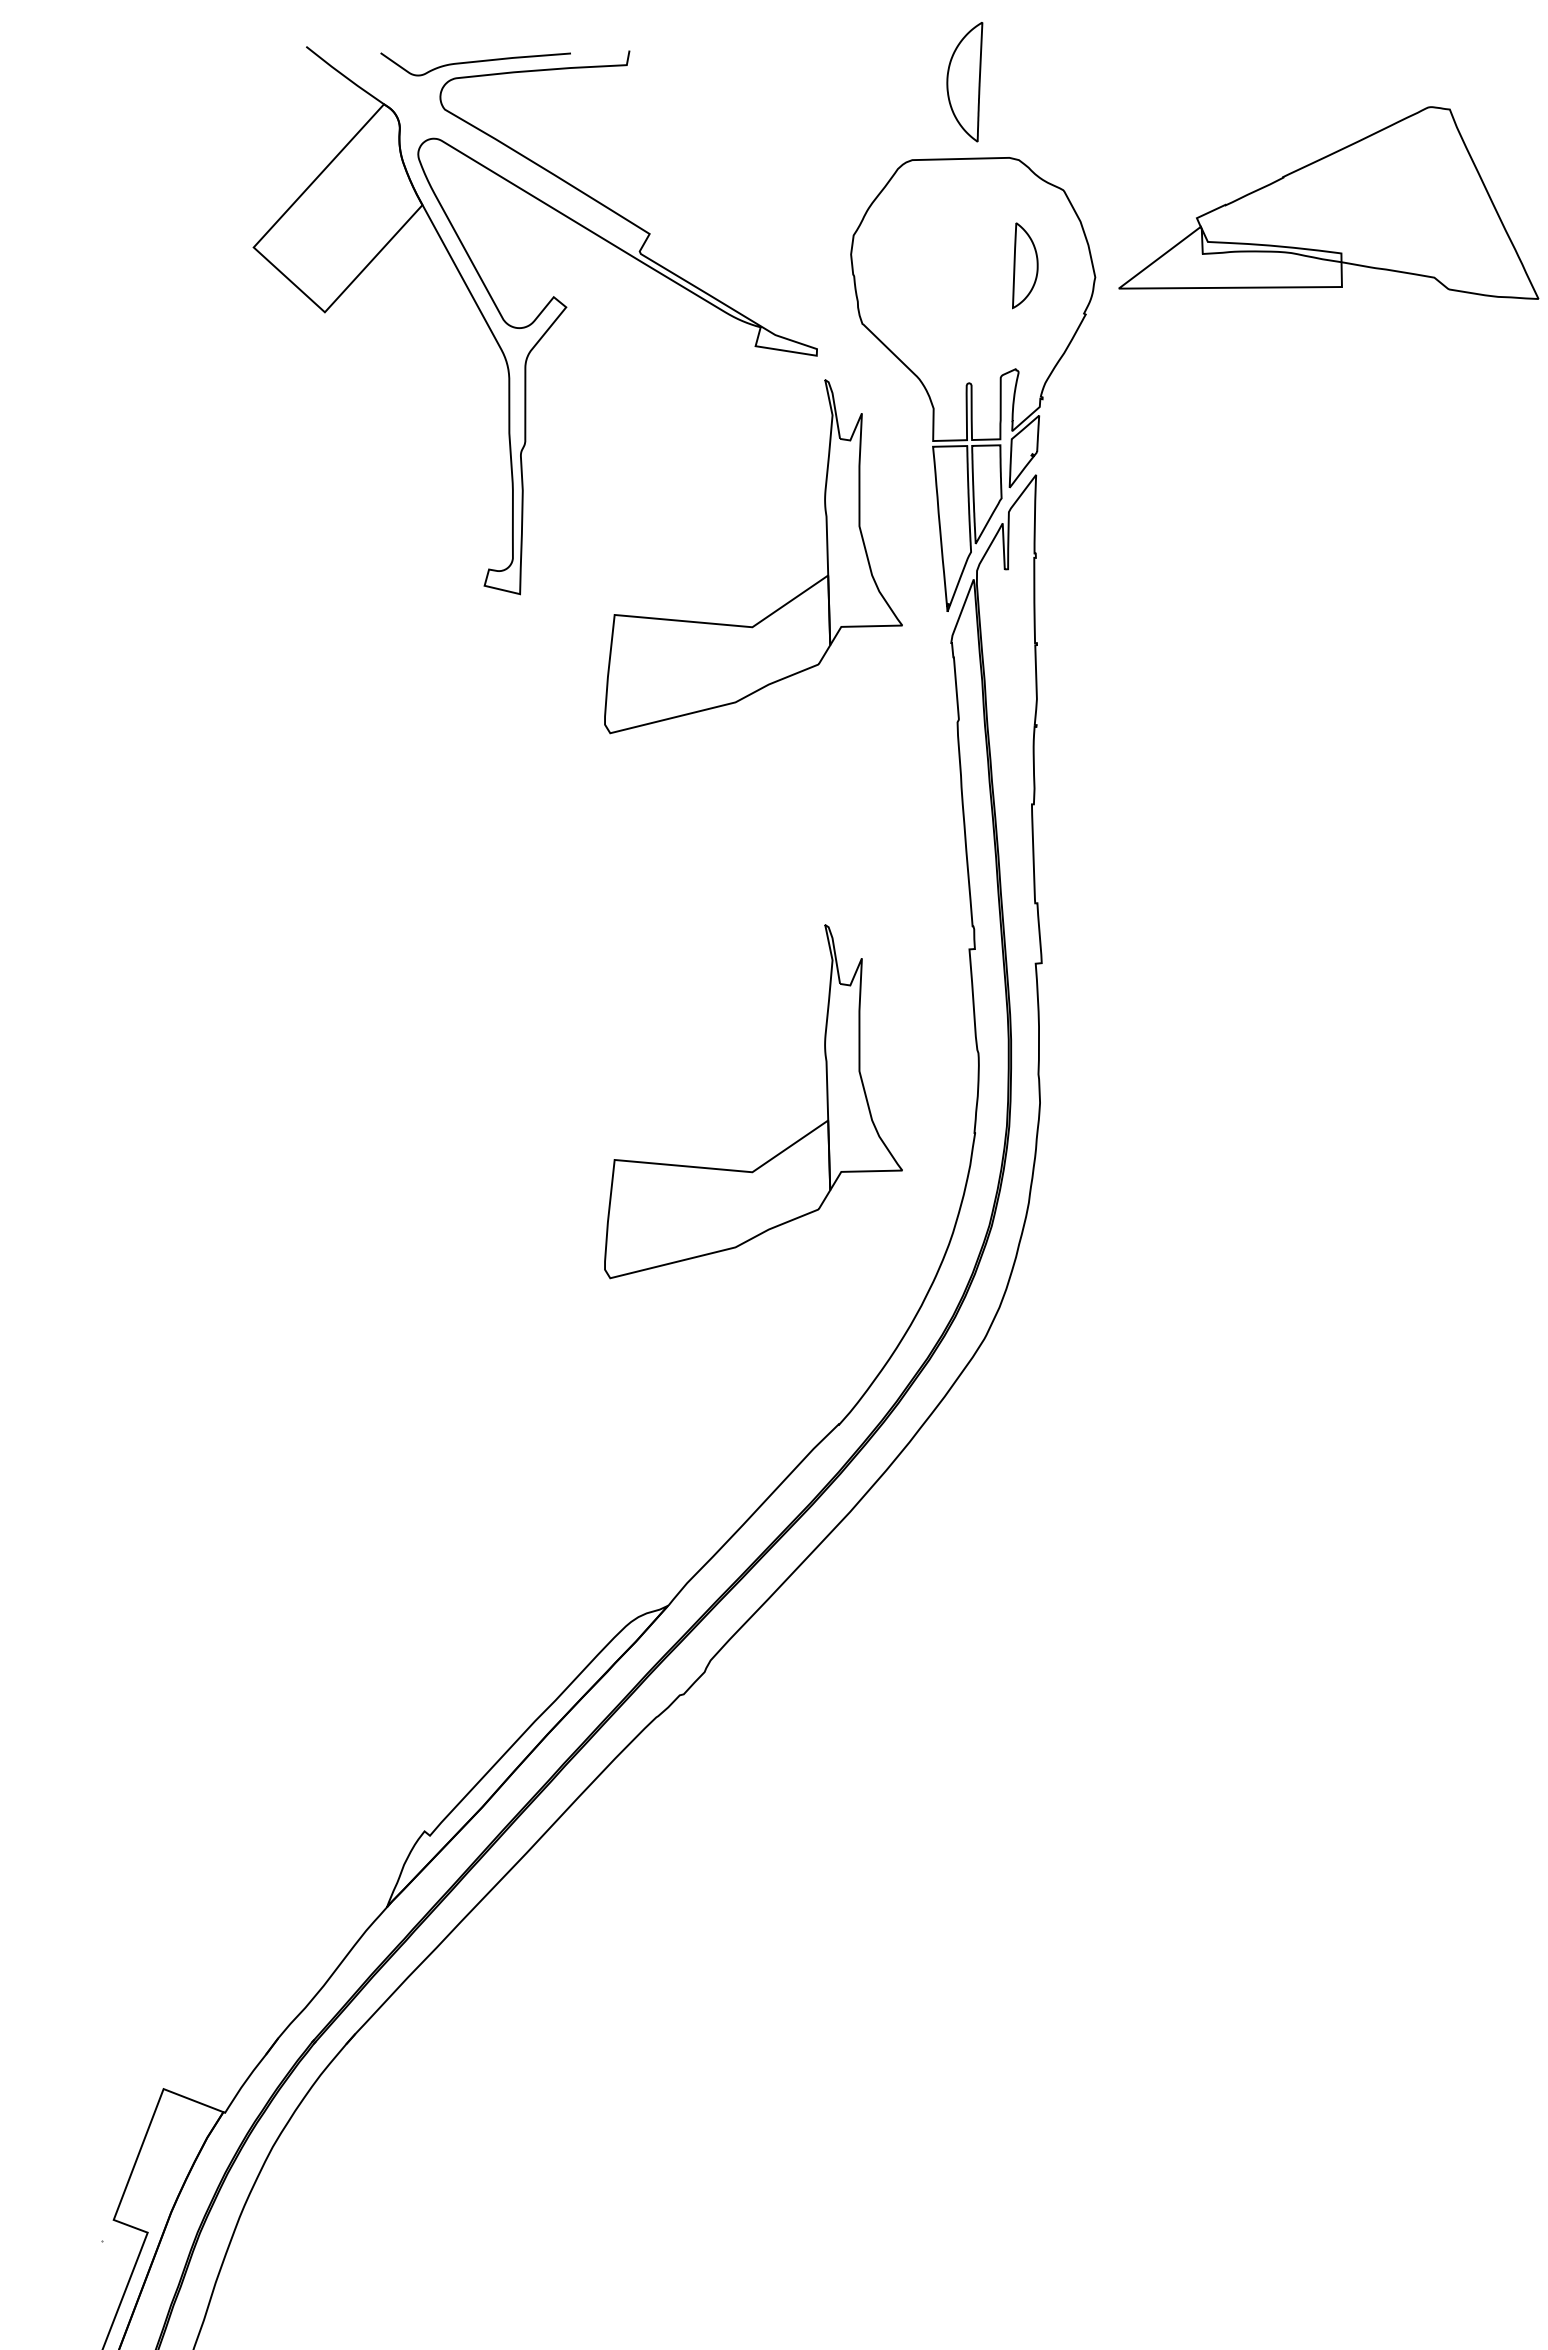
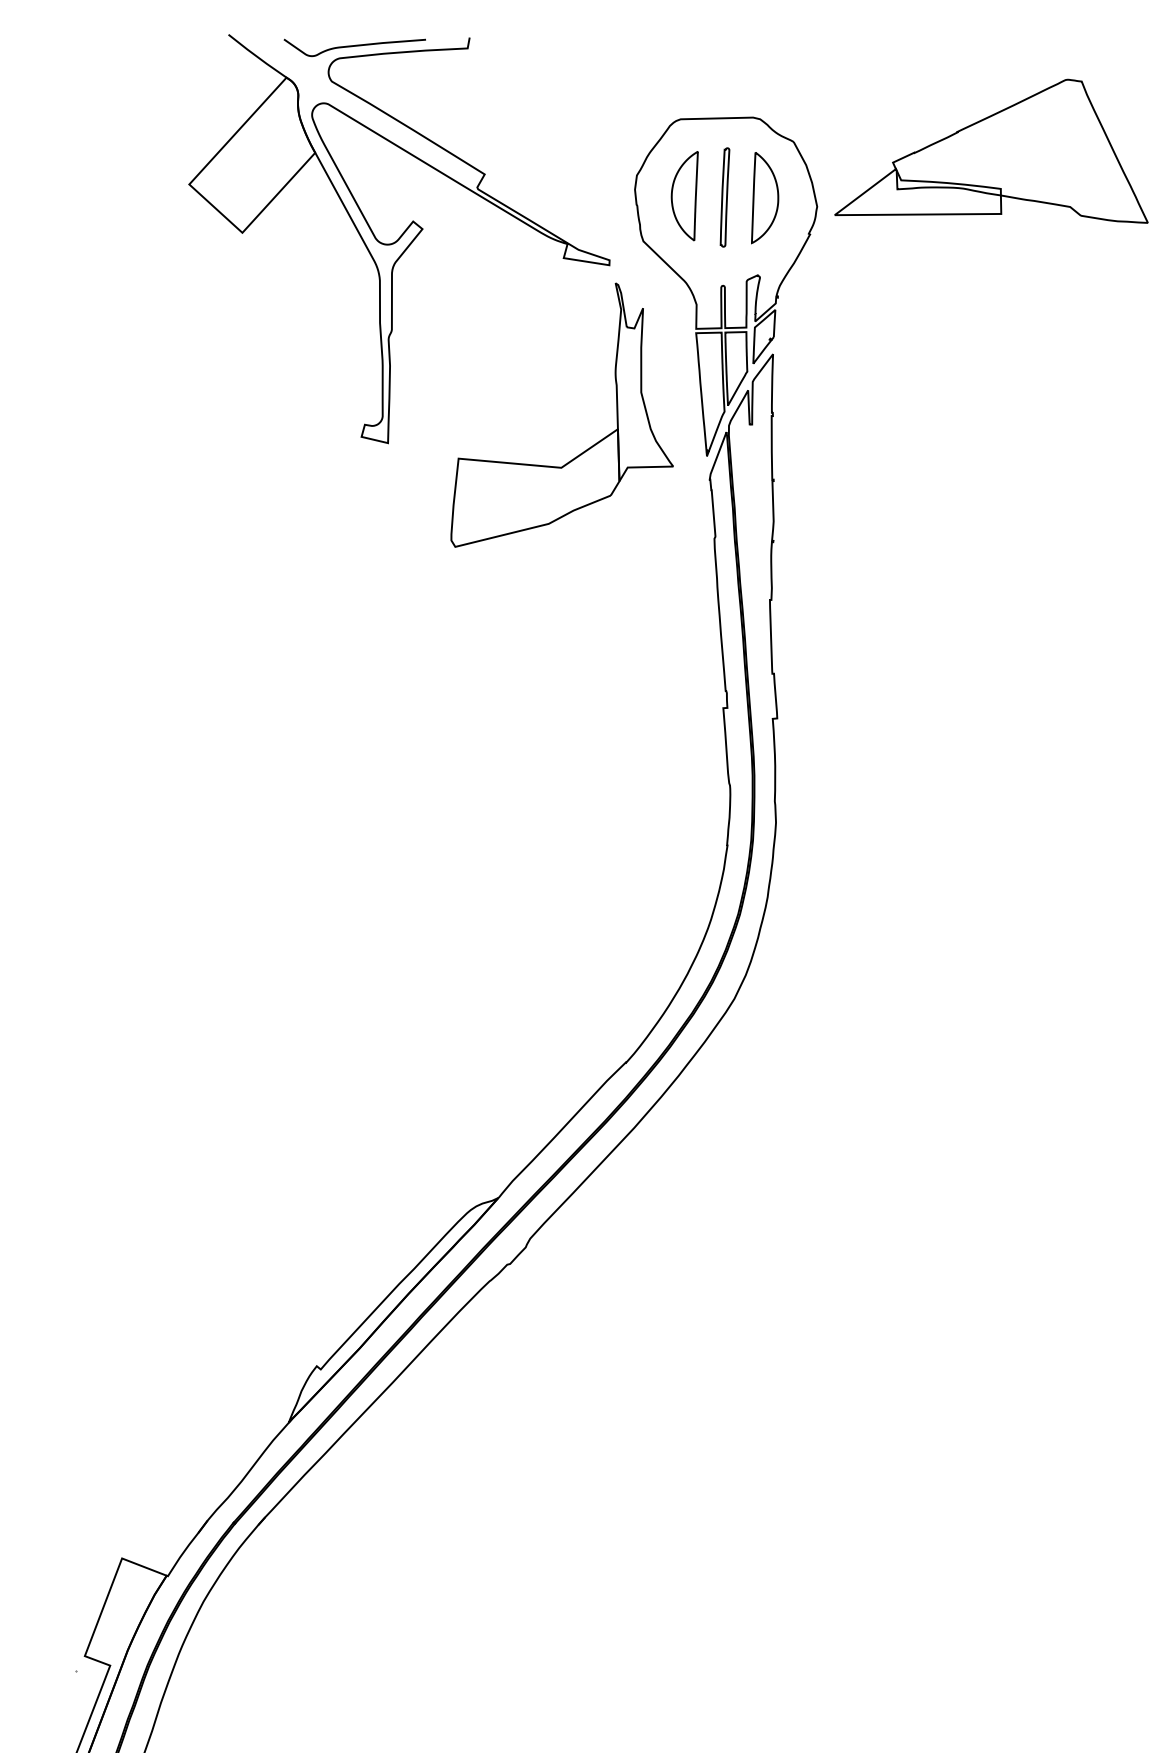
part: (964, 82) -> (684, 196), moved
part: (971, 264) -> (724, 197), added
part: (1024, 265) -> (764, 197), size x1.43
part: (783, 1149) -> (584, 857), removed

